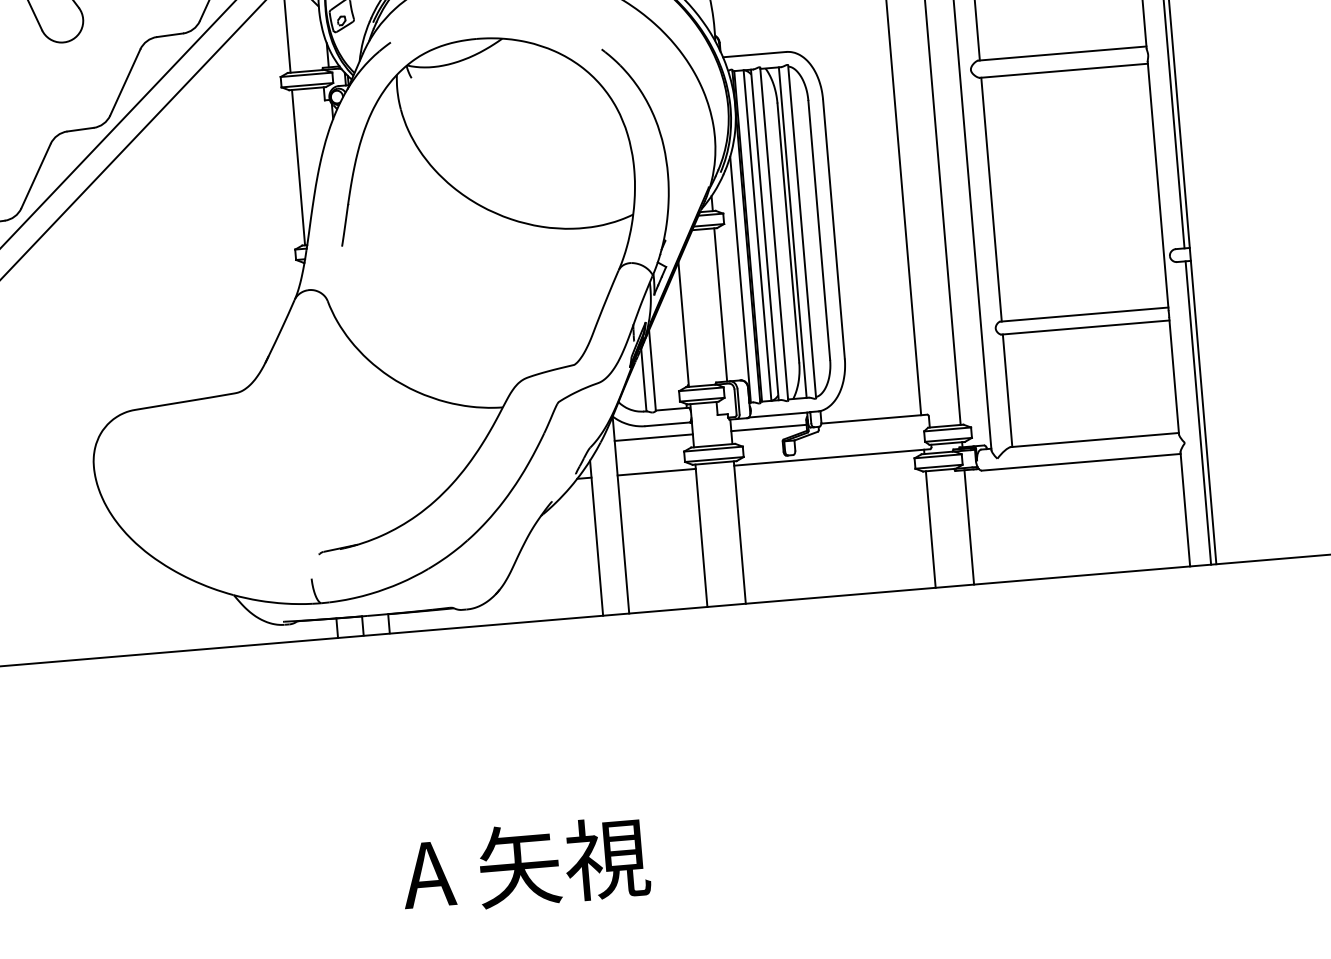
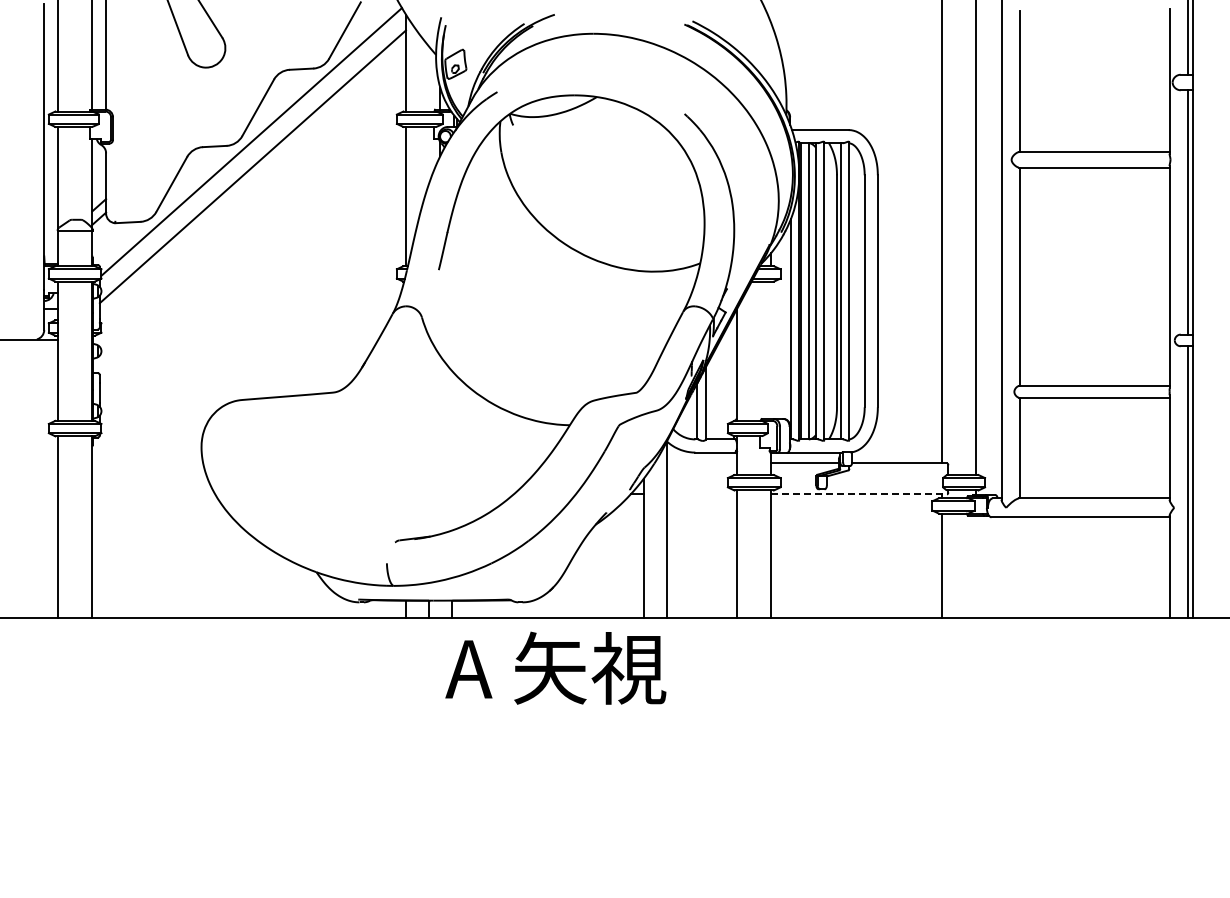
line: (720, 304) -> (771, 349), removed
line: (653, 437) -> (701, 463), removed
line: (832, 457) -> (859, 494), solid -> dashed
line: (656, 472) -> (701, 494), removed
line: (968, 527) -> (975, 566), removed
text: (525, 864) -> (555, 667), moved

